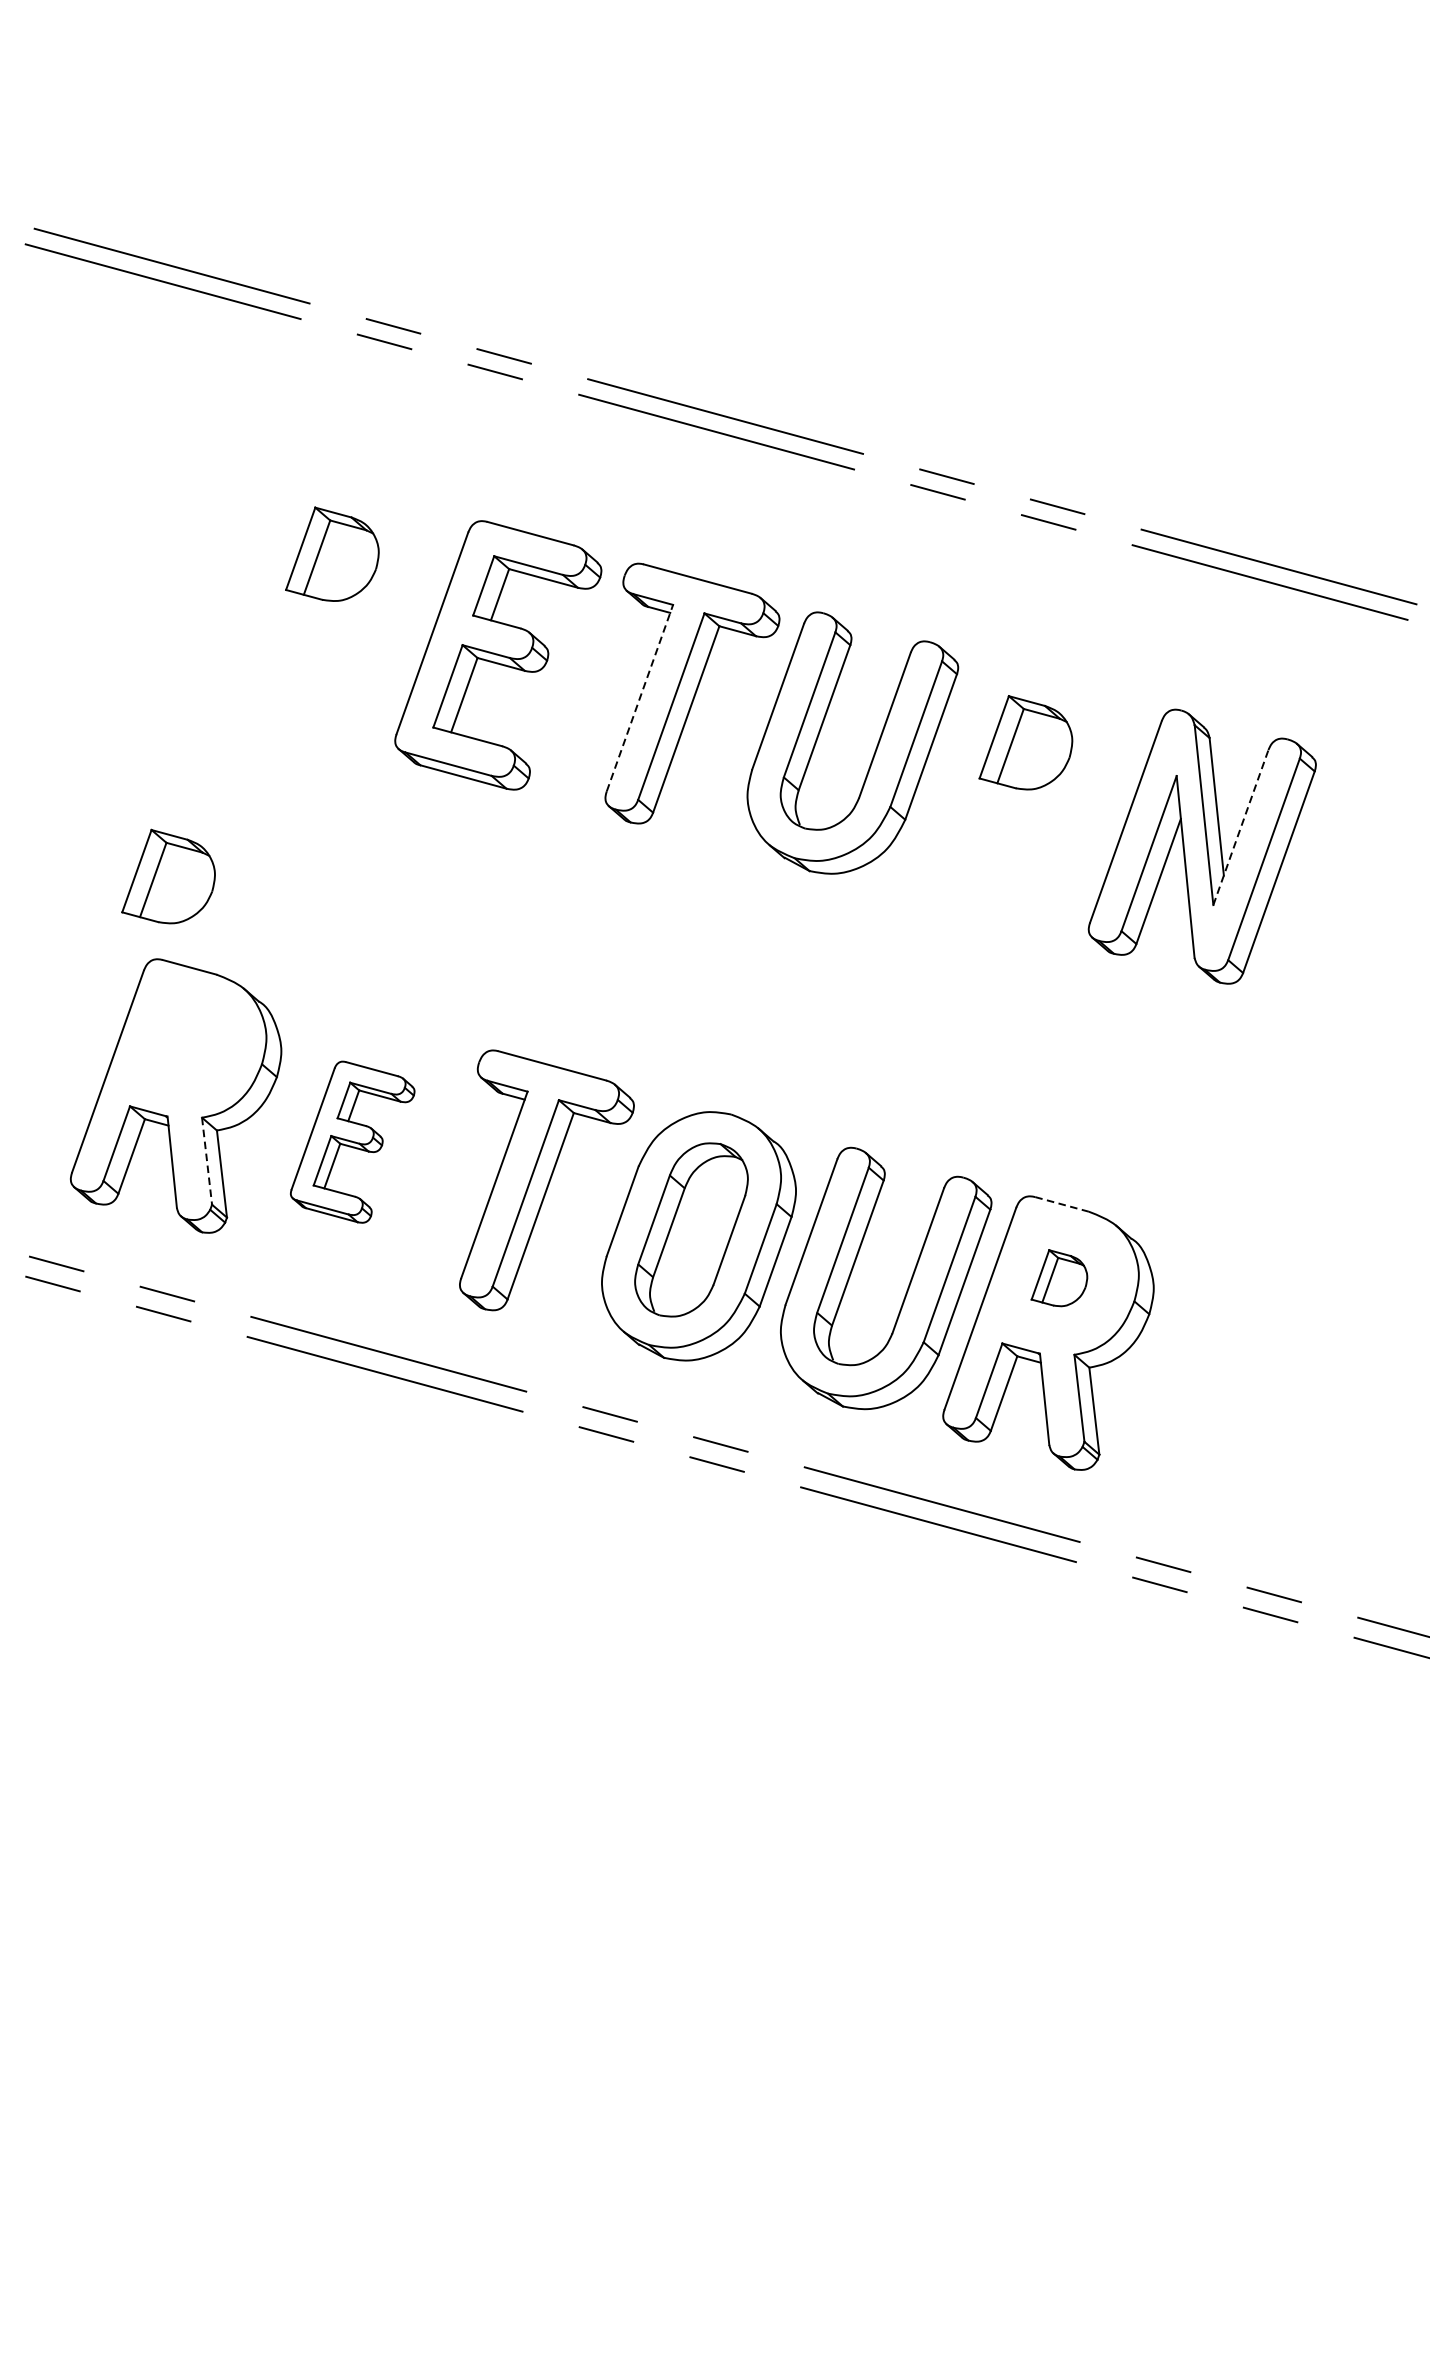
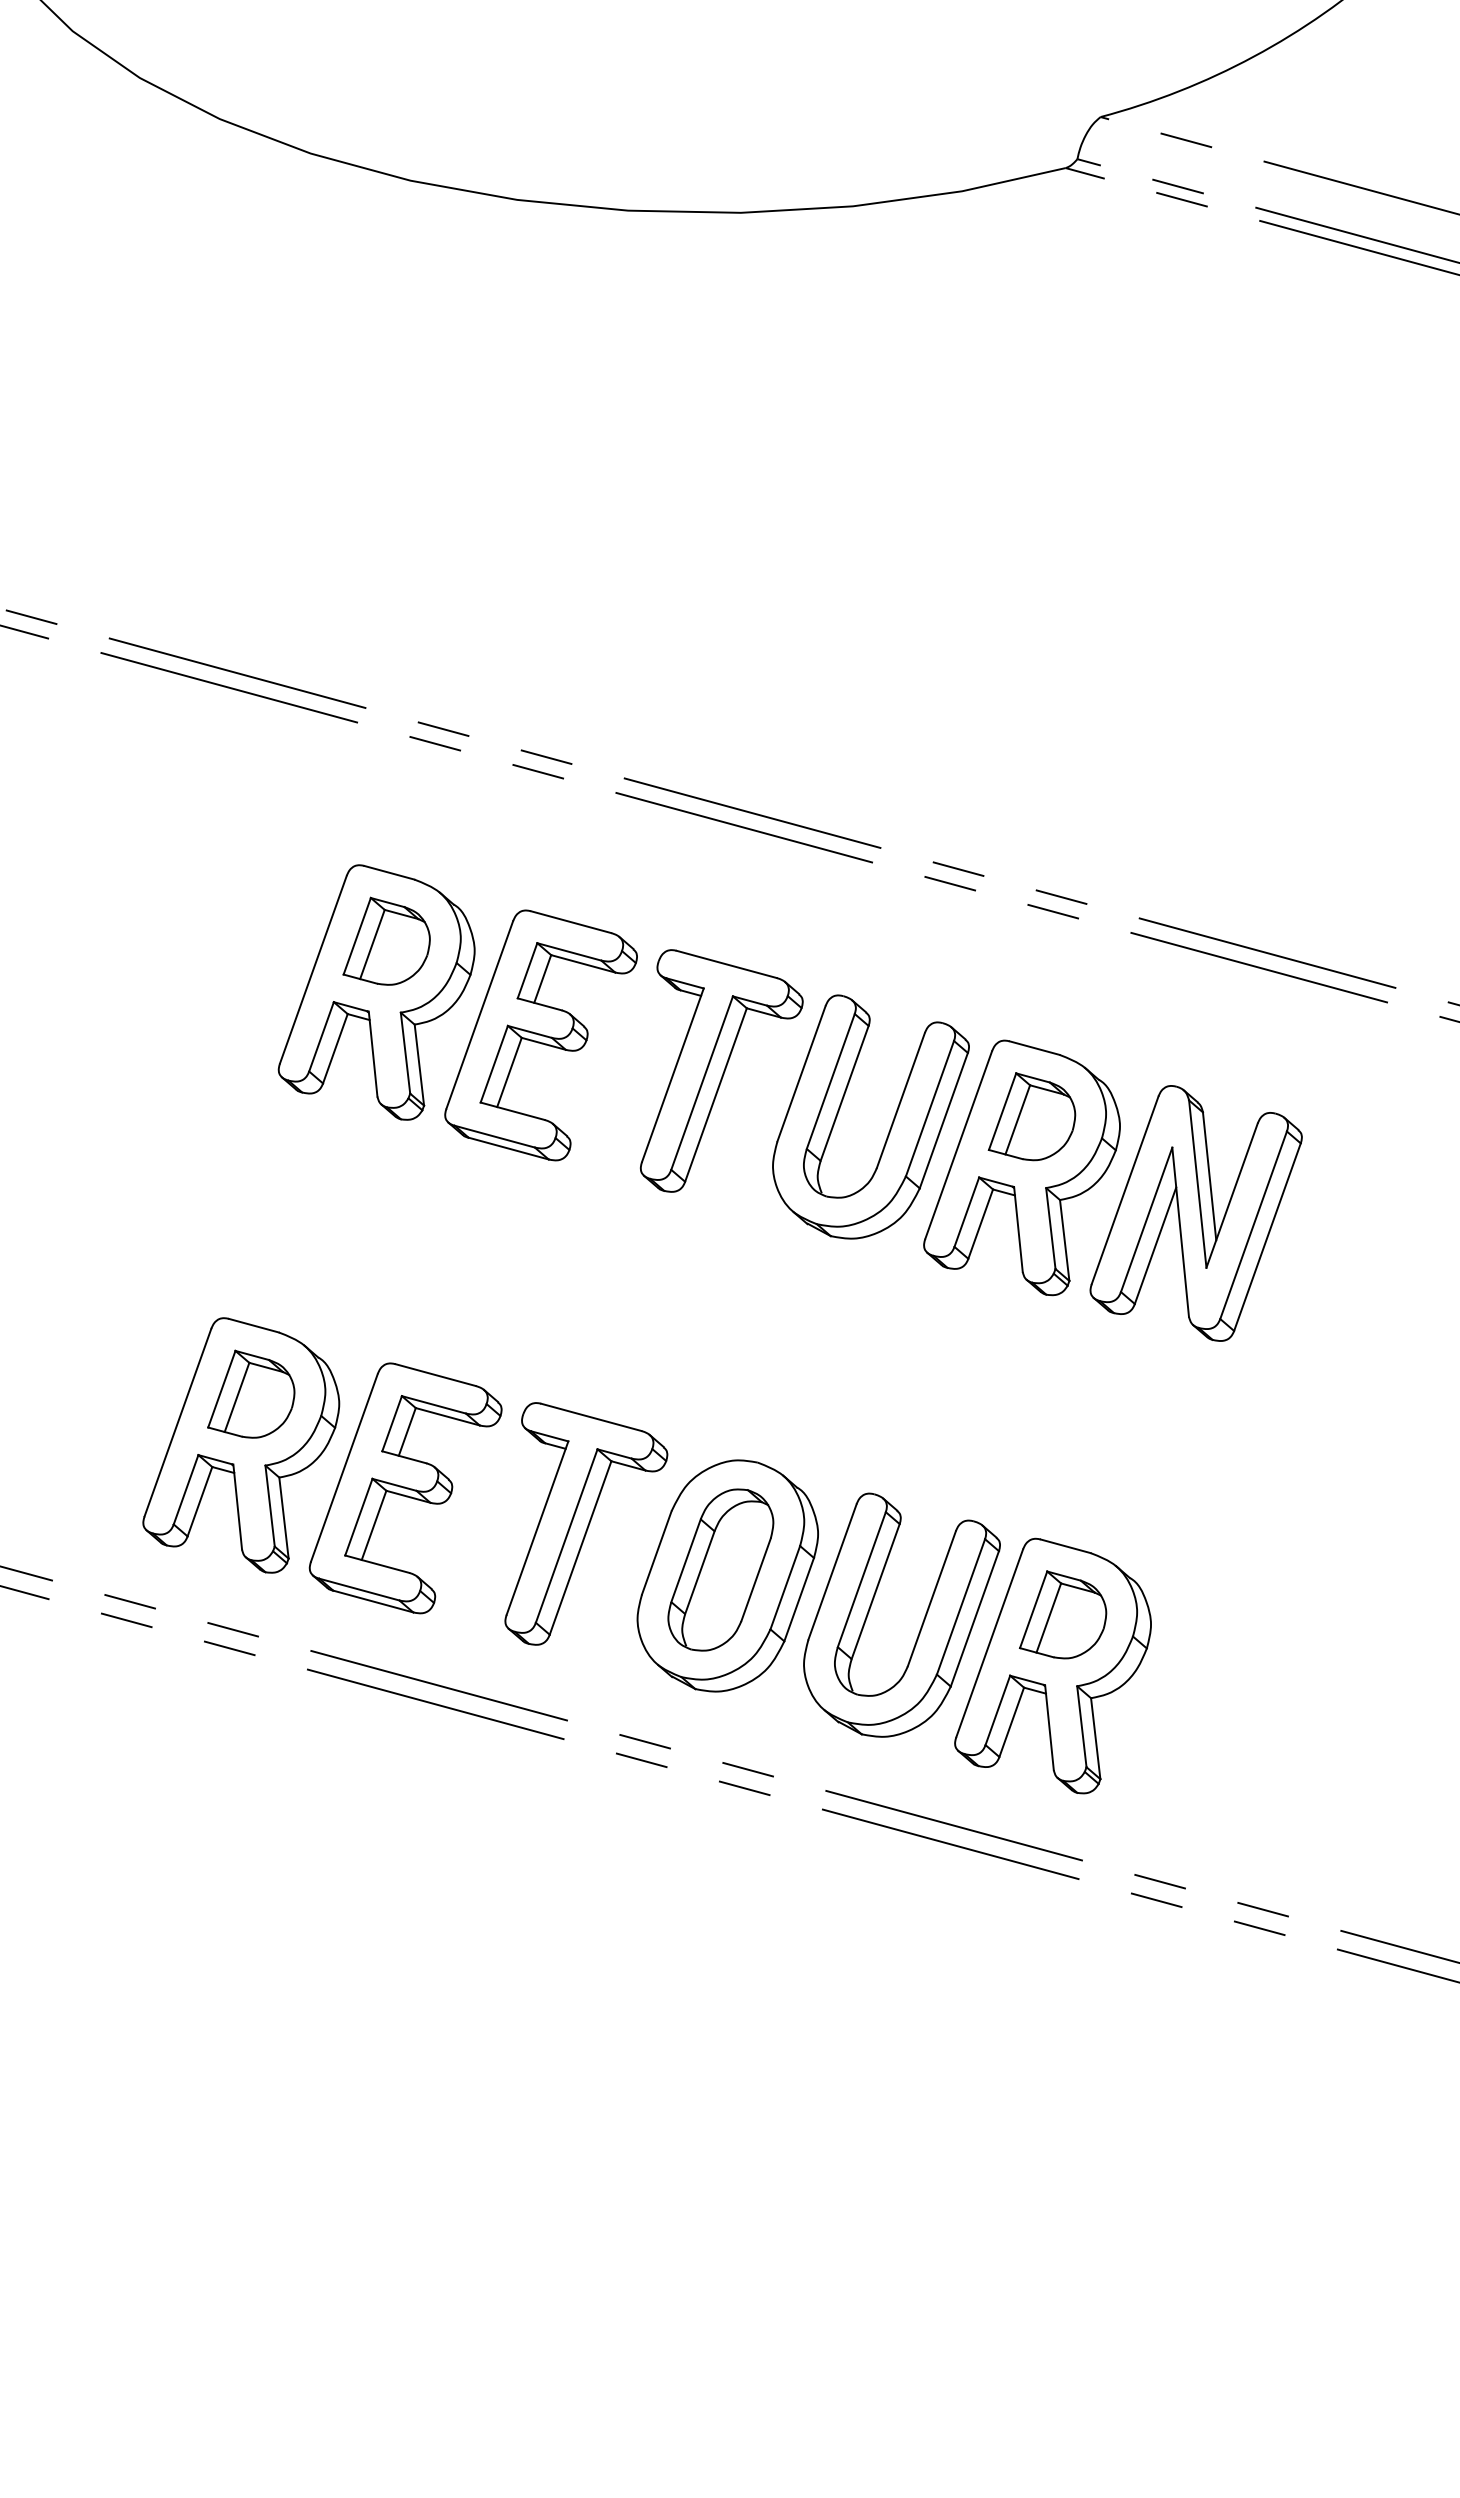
part: (321, 609) -> (376, 992), added
line: (640, 697) -> (673, 1074), dashed -> solid
part: (1014, 797) -> (1021, 1167), added
line: (1241, 827) -> (1232, 1195), dashed -> solid
part: (168, 875) -> (251, 1393), moved
part: (352, 1142) -> (405, 1488), size x1.67
line: (207, 1161) -> (270, 1506), dashed -> solid
line: (1061, 1204) -> (1065, 1546), dashed -> solid
part: (1059, 1277) -> (1063, 1614), size x1.67

